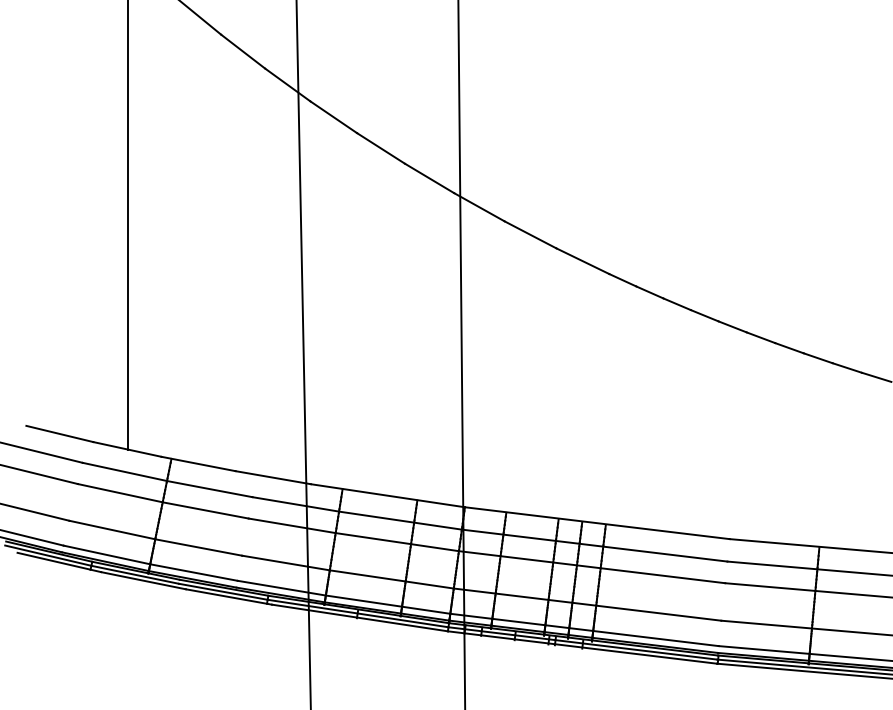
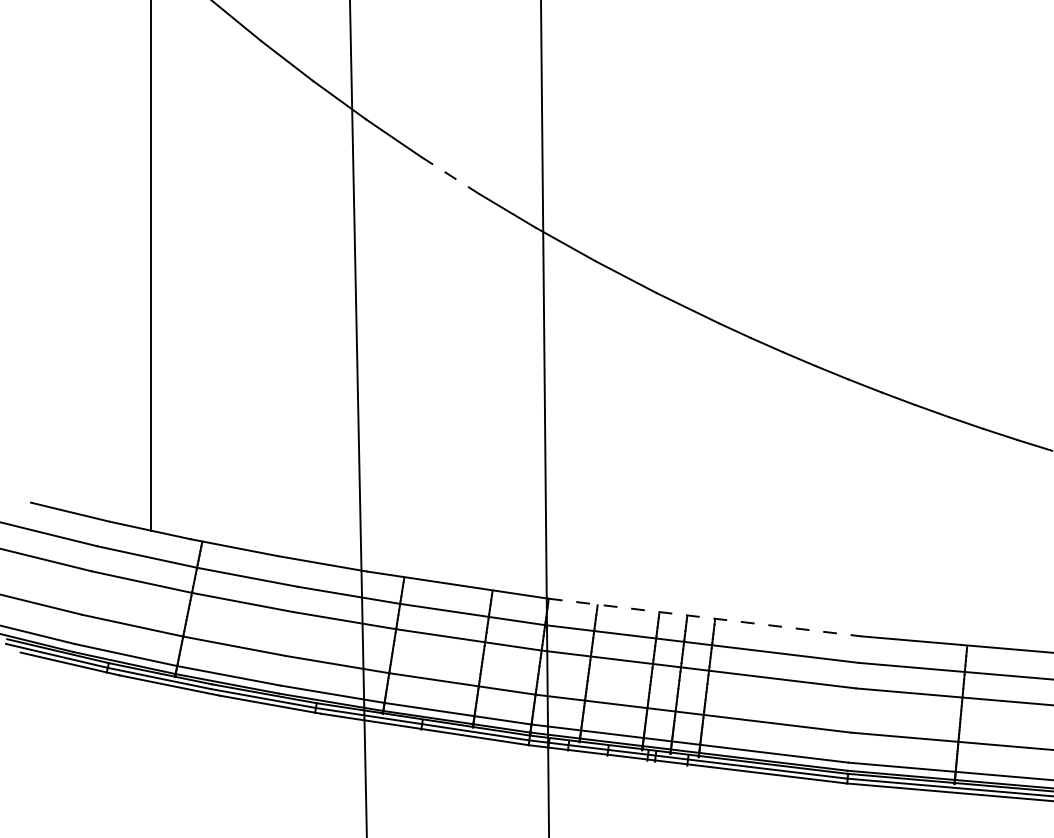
line: (381, 148) -> (450, 175), solid -> dashed
line: (597, 523) -> (705, 617), solid -> dashed

